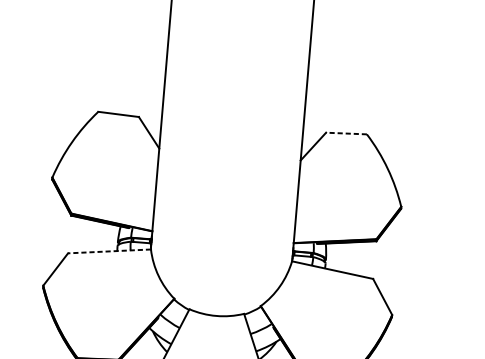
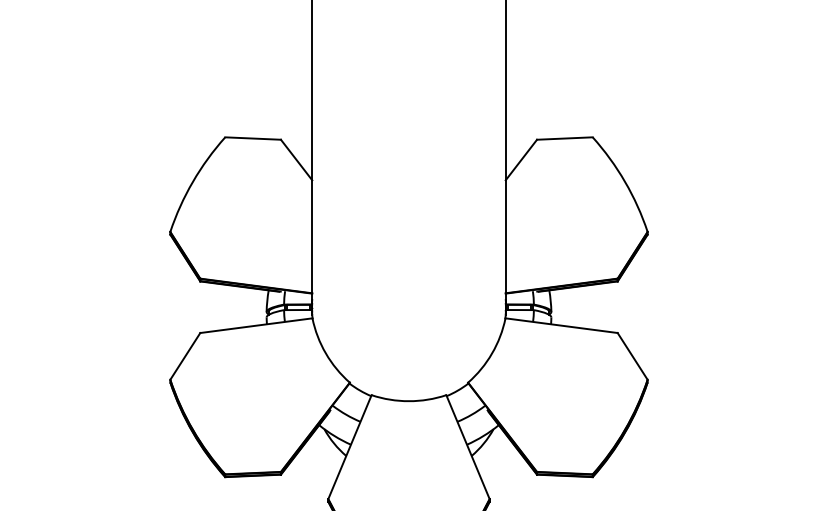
line: (346, 133) -> (564, 138), dashed -> solid
line: (109, 251) -> (256, 325), dashed -> solid

